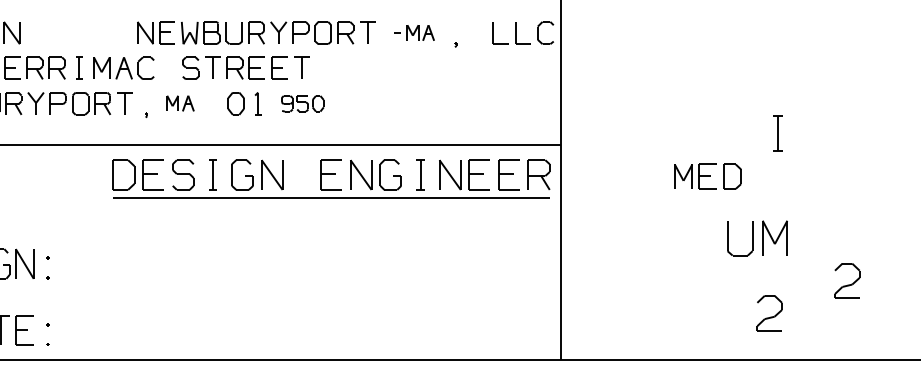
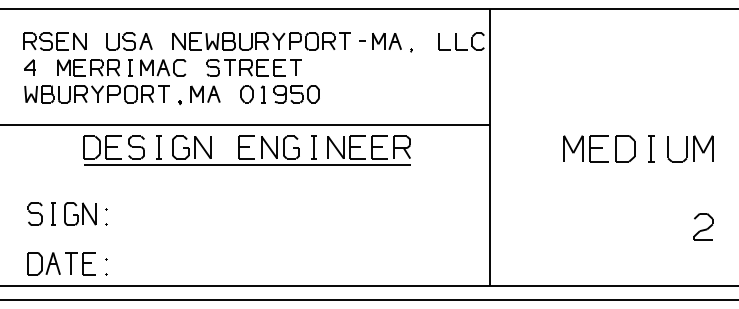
part: (78, 33) -> (129, 41), added
part: (414, 33) -> (380, 41), size x1.43
part: (180, 102) -> (205, 93), size x1.43
part: (302, 104) -> (296, 94), size x1.43
part: (777, 133) -> (651, 148), moved
part: (708, 176) -> (599, 148), size x1.43
part: (330, 178) -> (246, 150), moved
part: (757, 237) -> (690, 148), moved
part: (769, 312) -> (645, 250), removed

